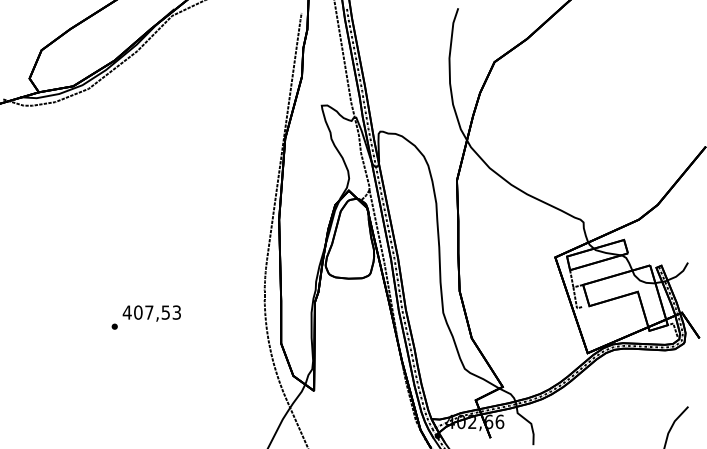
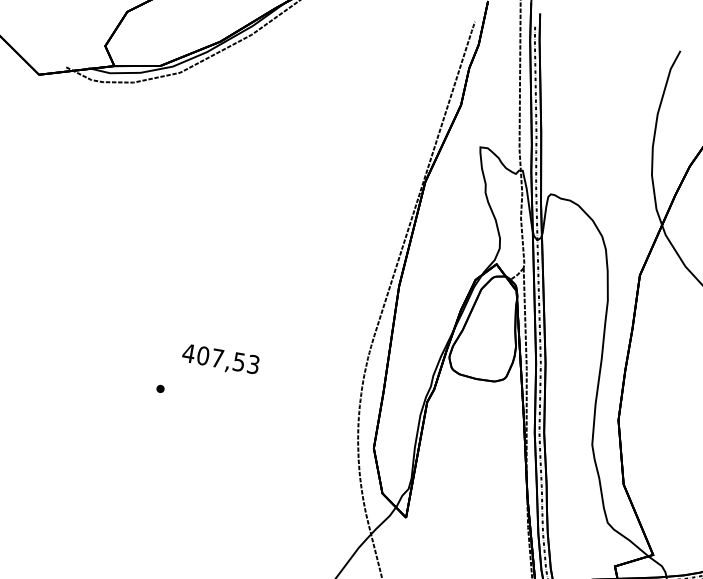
text: (151, 313) -> (220, 360), moved

